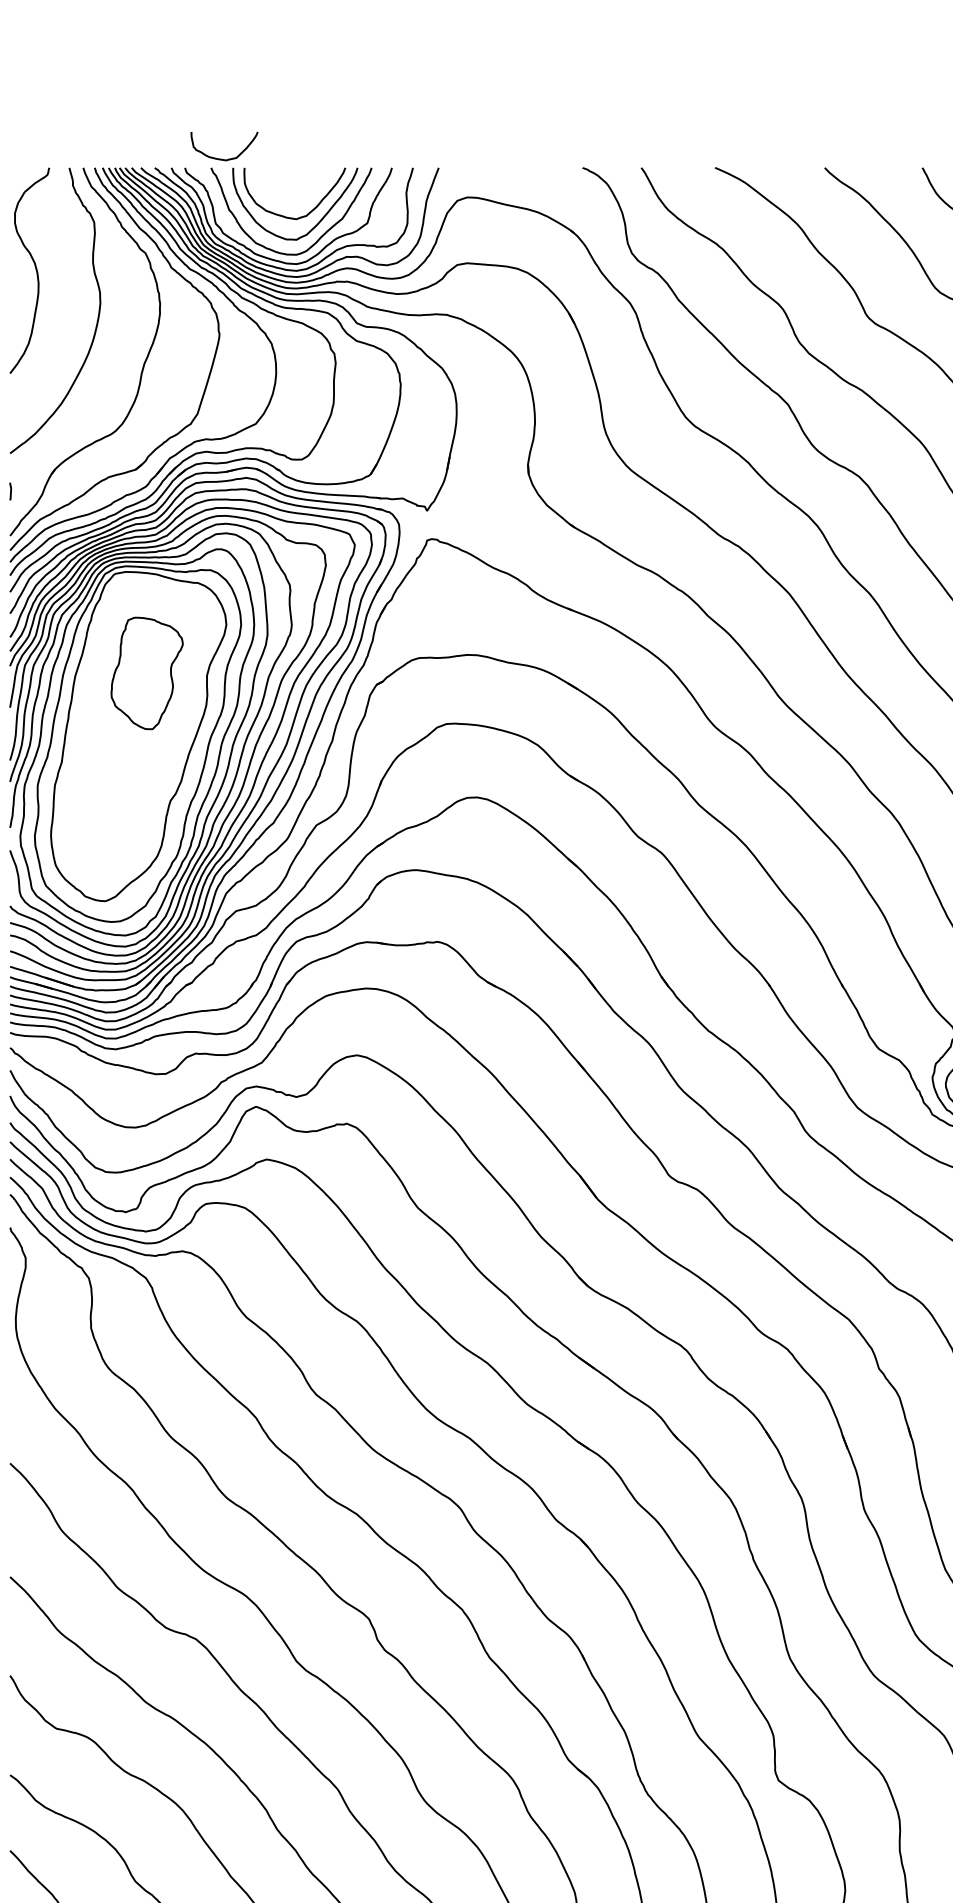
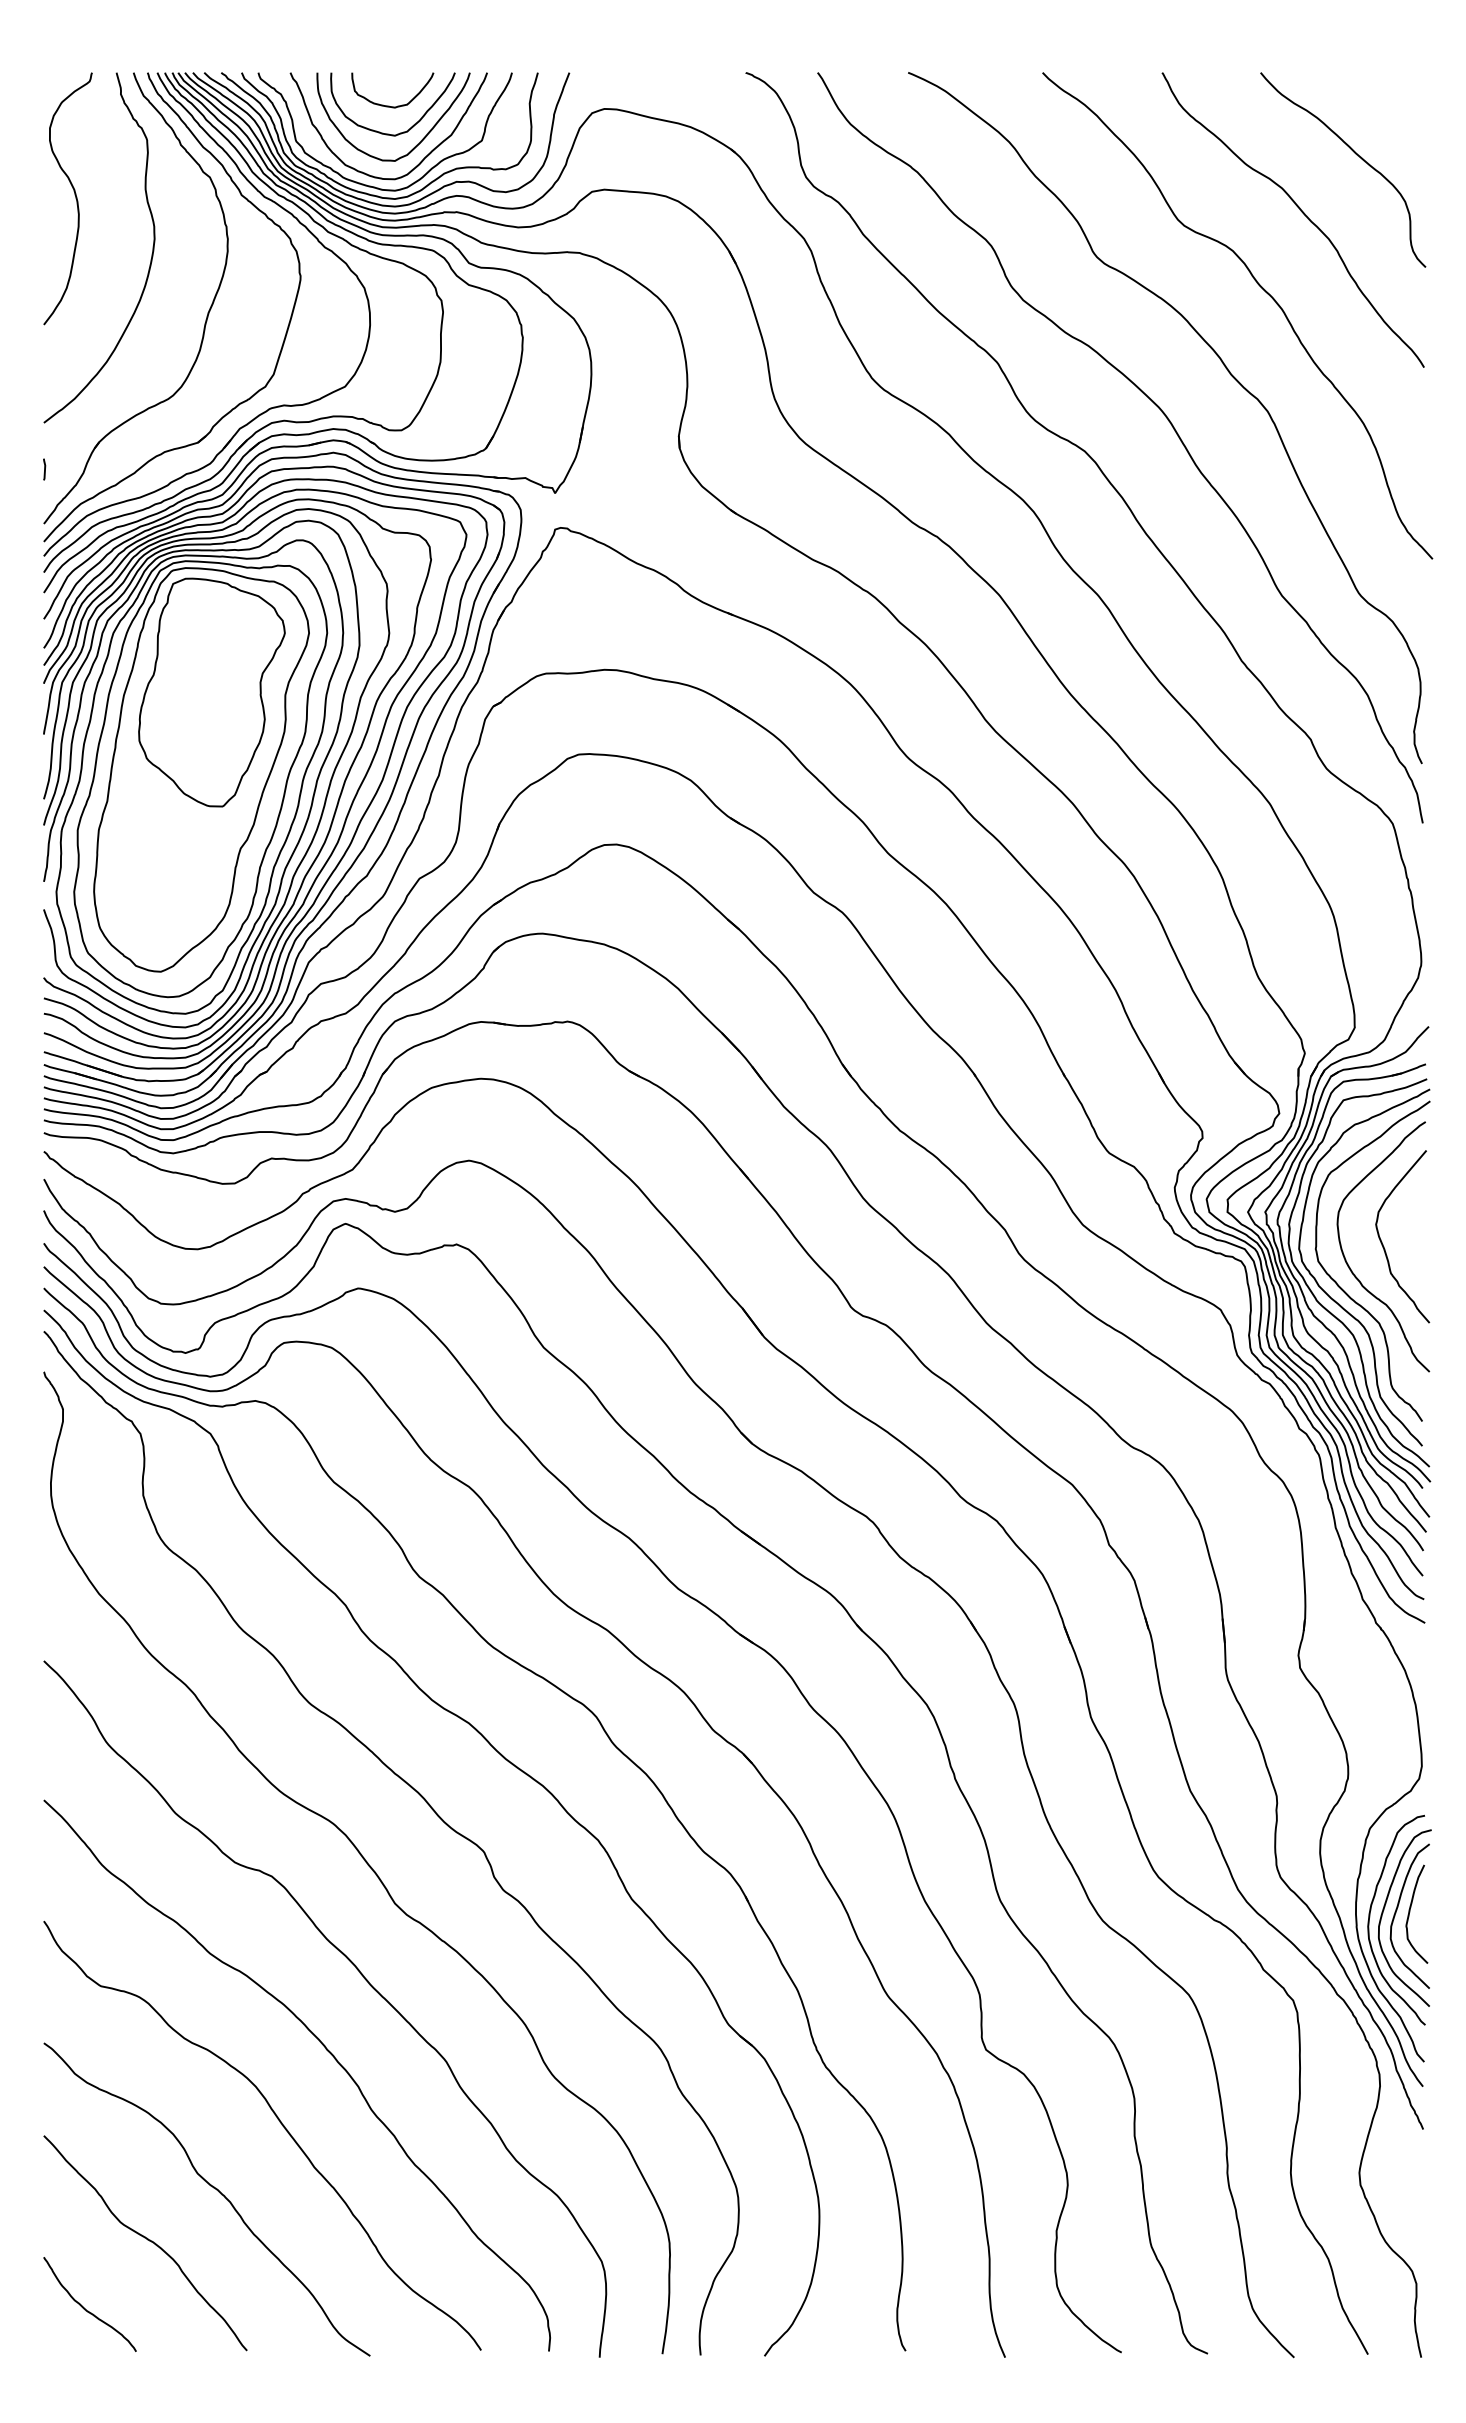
curve: (221, 158) -> (389, 105), moved
part: (146, 673) -> (211, 692), size x1.67

